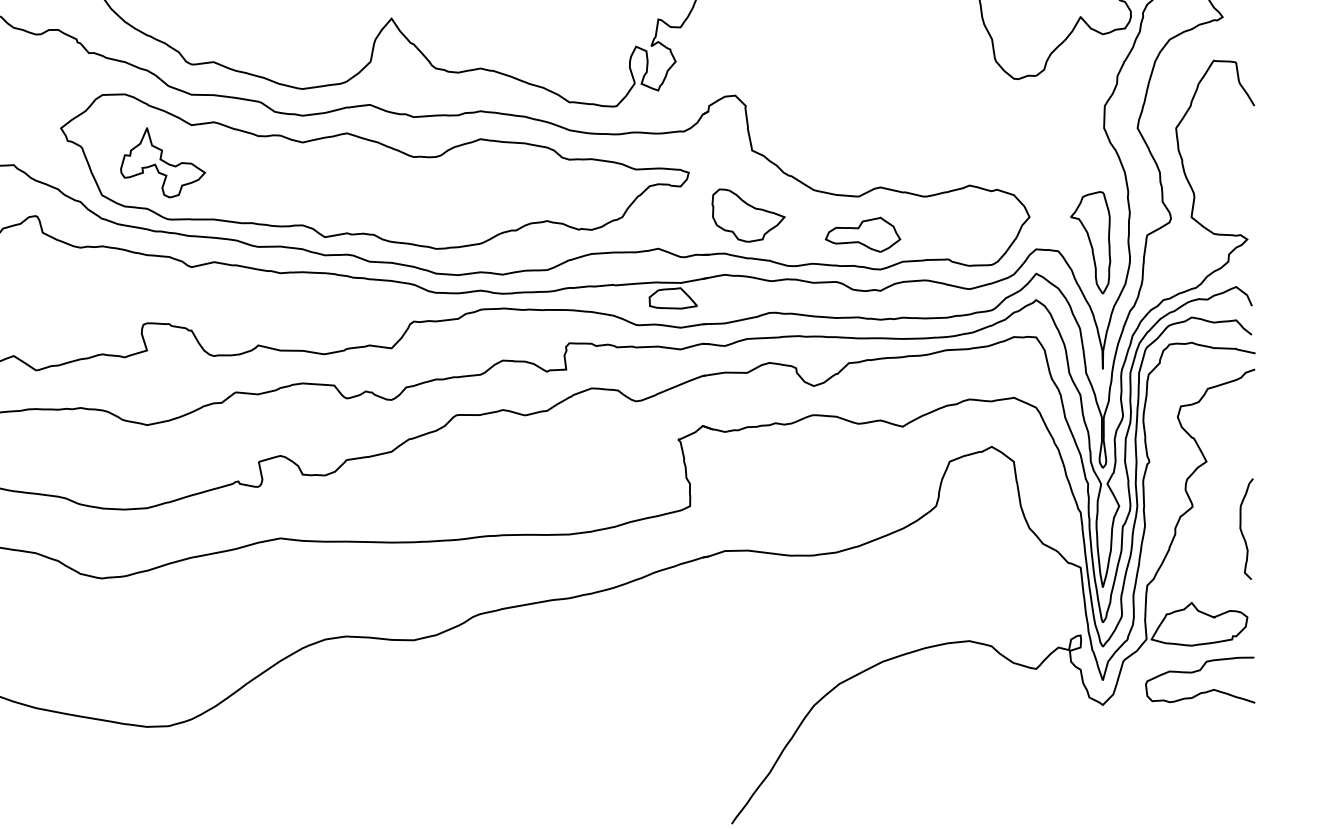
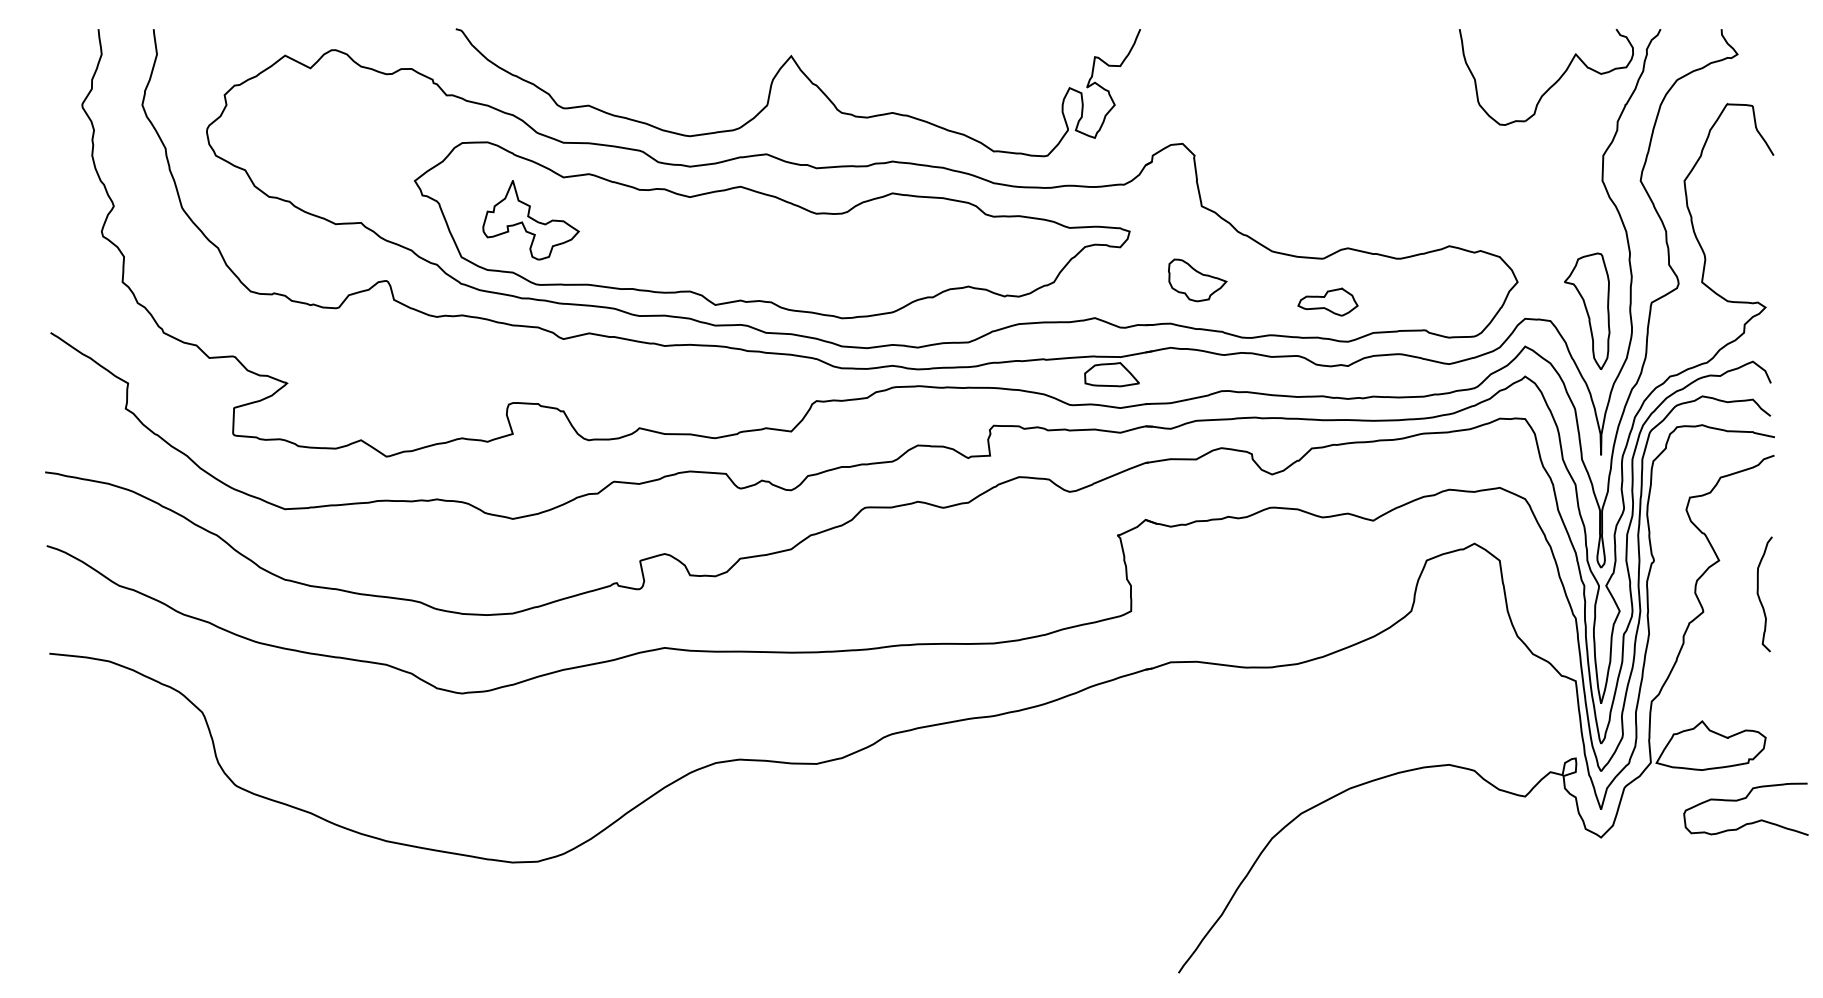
part: (748, 215) -> (1197, 280), size x0.7
part: (862, 234) -> (1327, 301), size x0.7
curve: (1241, 530) -> (1759, 595), moved
curve: (1196, 672) -> (1741, 800), moved

